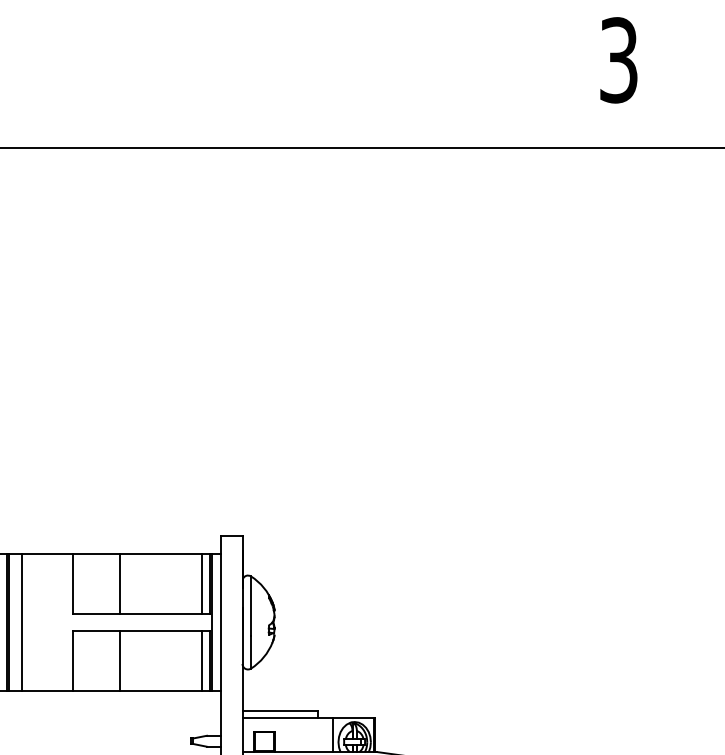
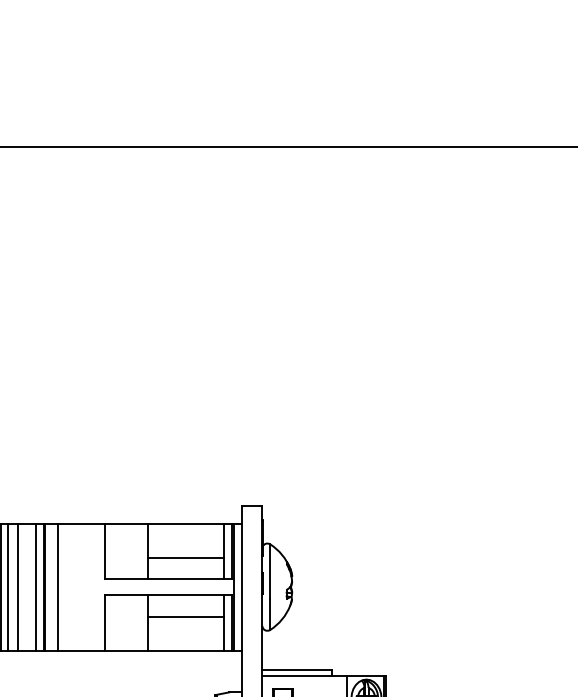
line: (160, 590) -> (186, 557), added
line: (160, 654) -> (186, 616), added

